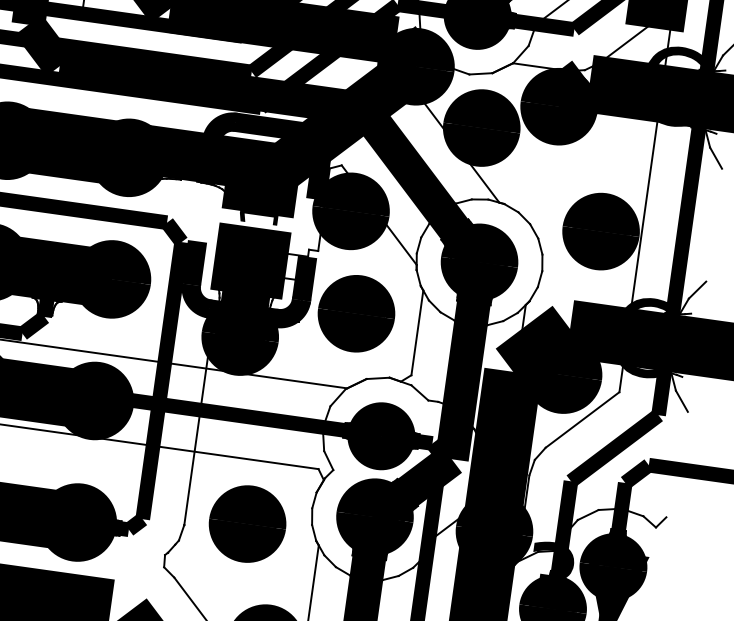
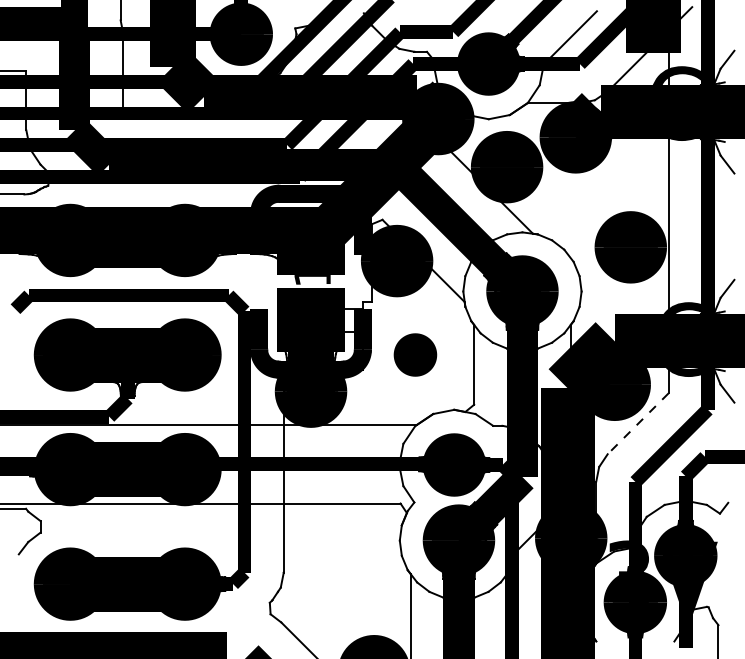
part: (356, 313) -> (415, 354), size x0.6
line: (581, 420) -> (637, 424), solid -> dashed
part: (248, 524) -> (342, 563), removed

